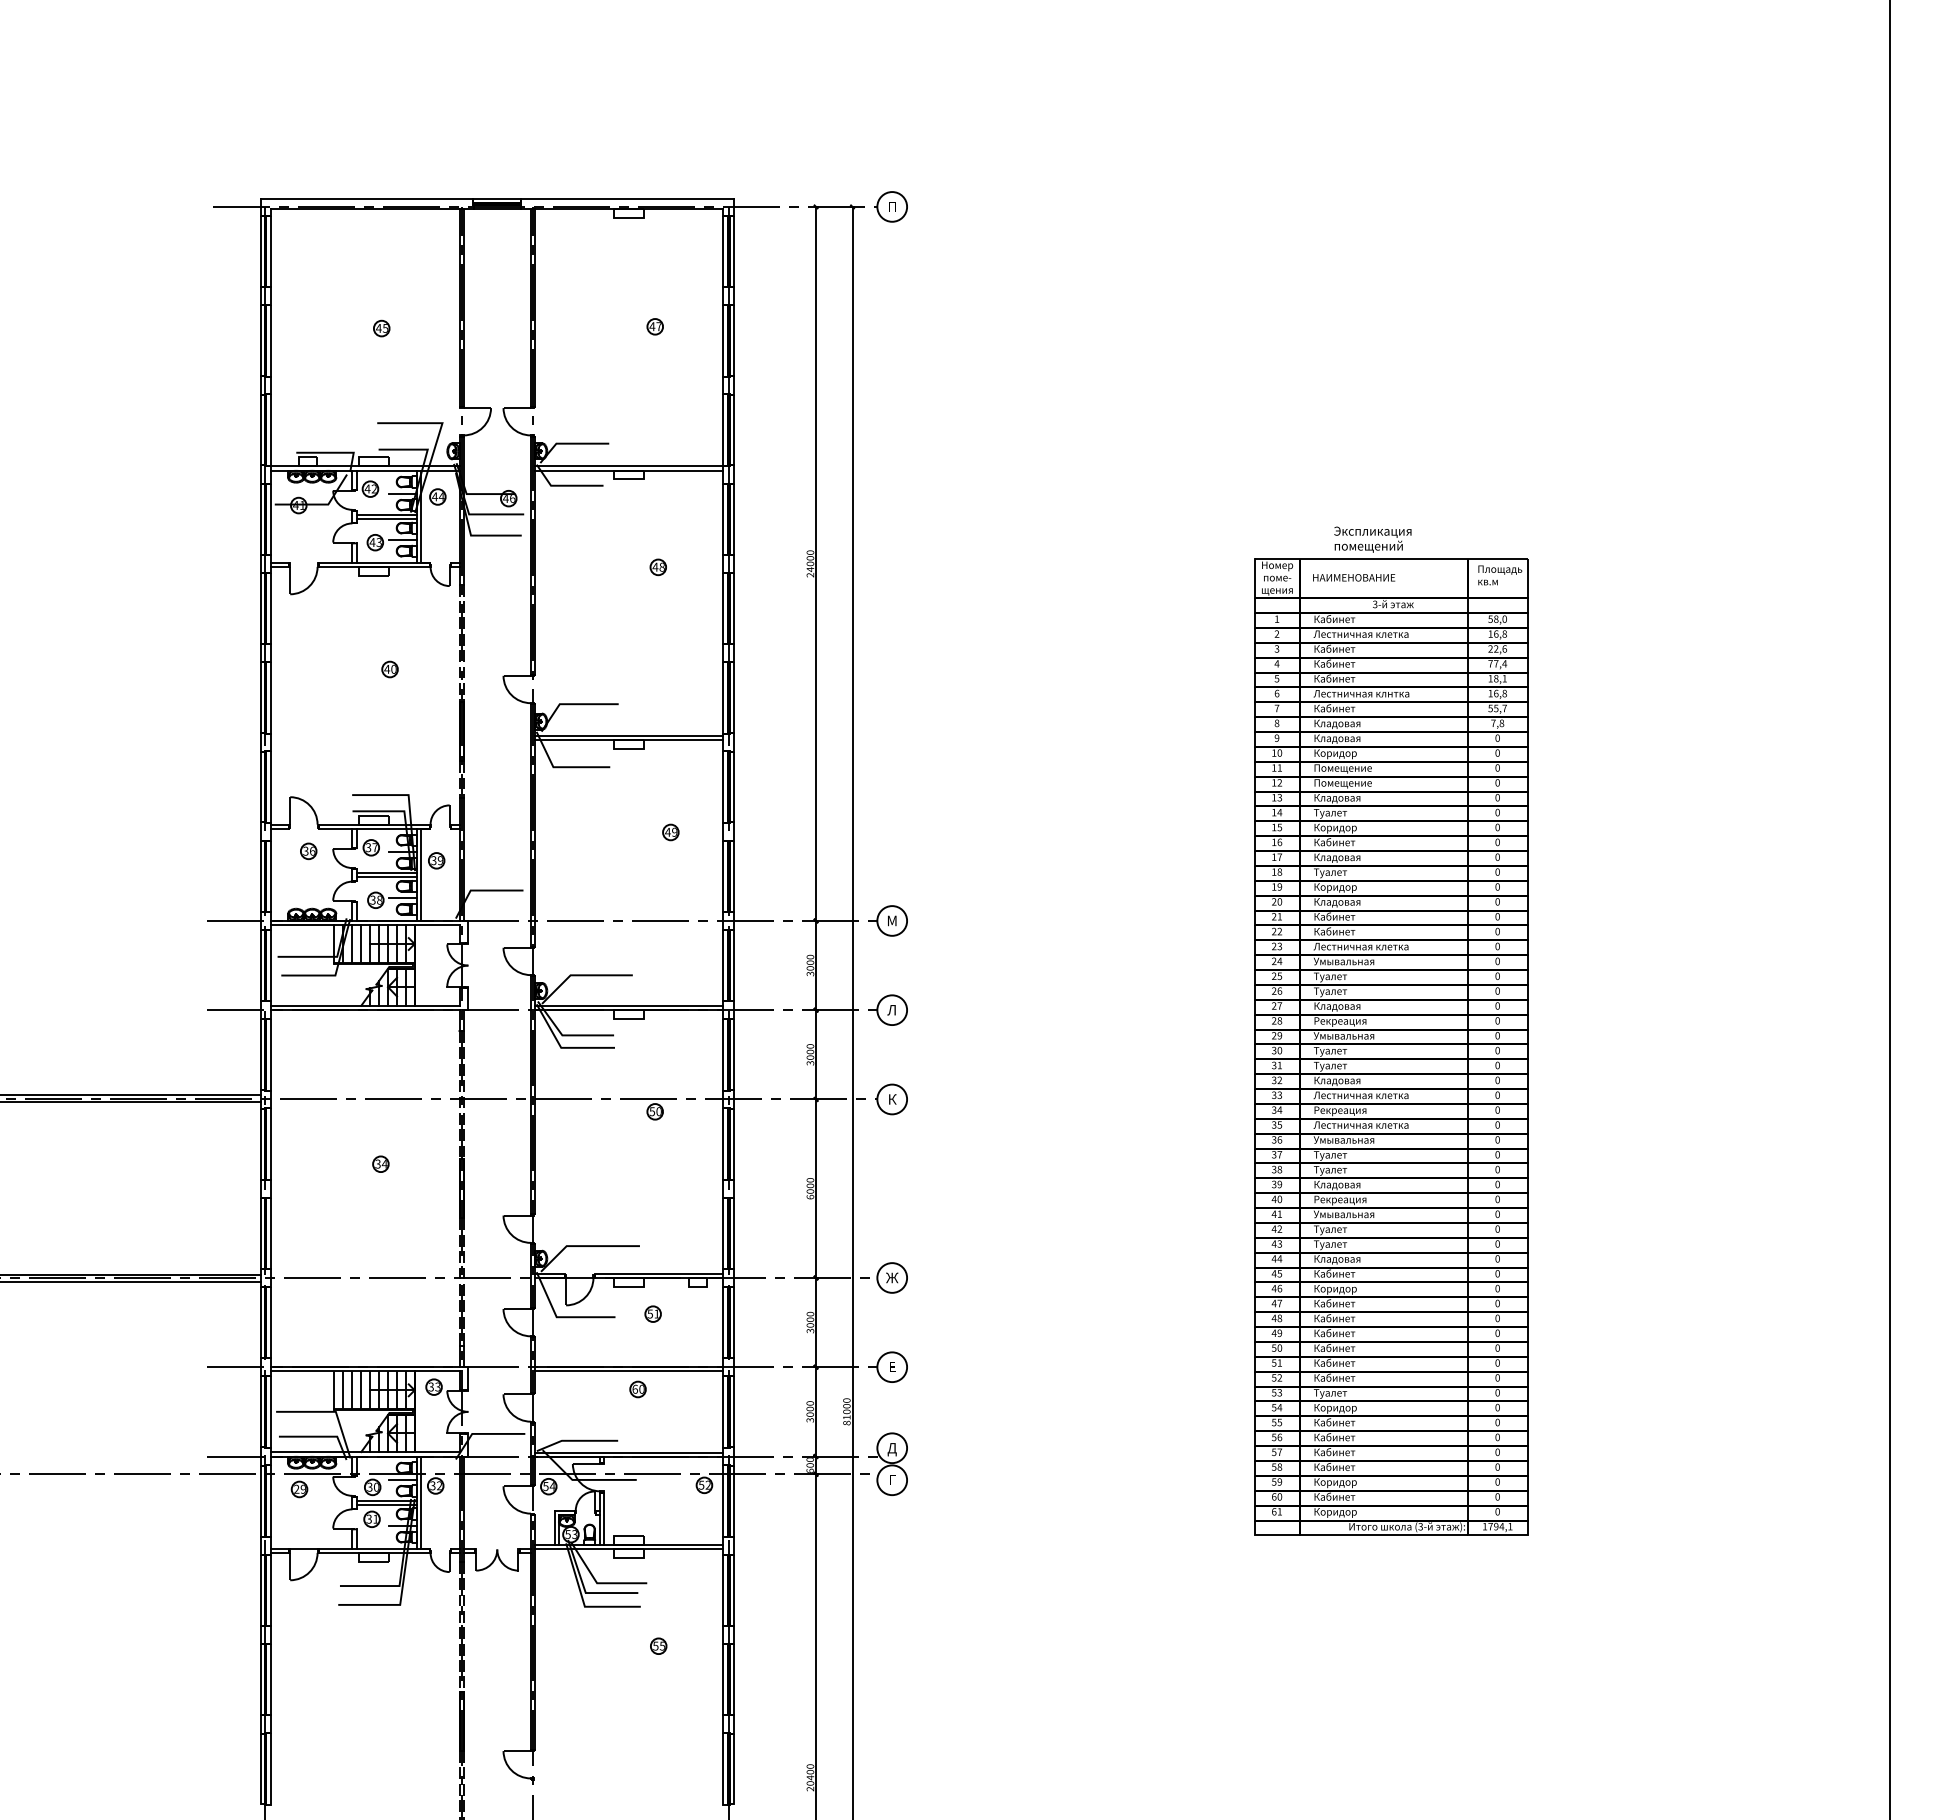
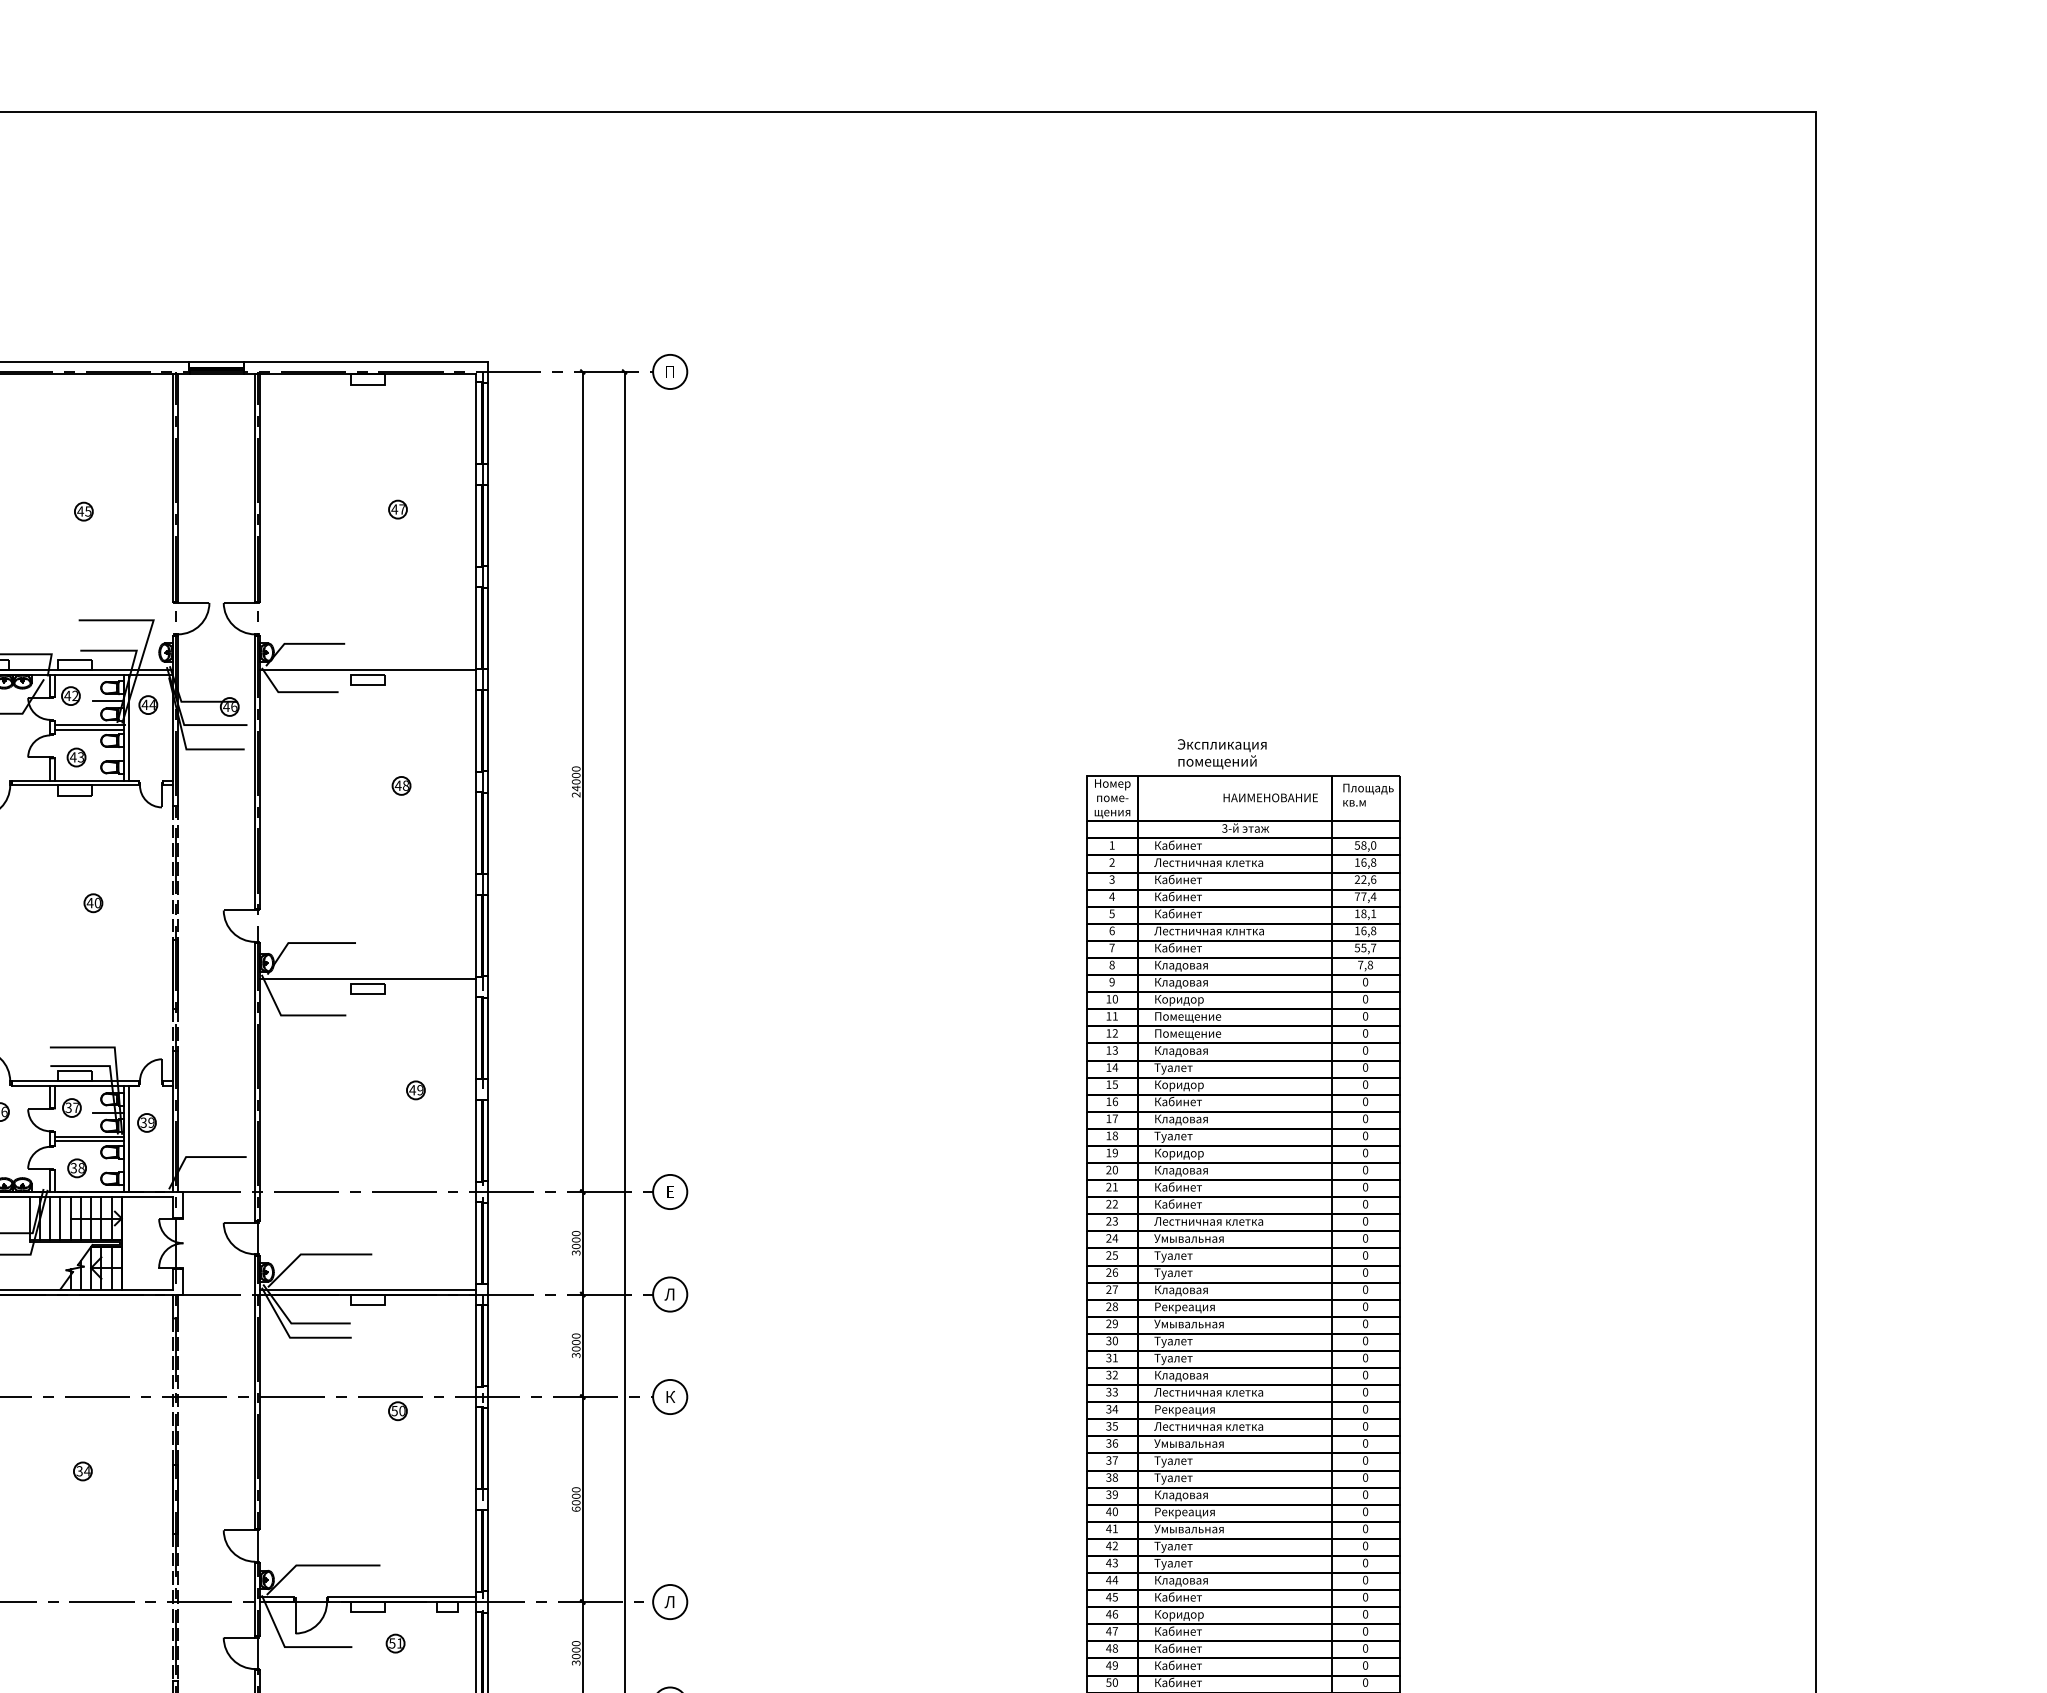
line: (629, 470) -> (368, 674), removed
line: (402, 539) -> (107, 753), removed
text: (1354, 577) -> (1271, 797), moved
line: (629, 739) -> (368, 983), removed
line: (402, 897) -> (107, 1165), removed
text: (892, 920) -> (670, 1191), М -> Е
text: (892, 1277) -> (670, 1601), Ж -> Л

